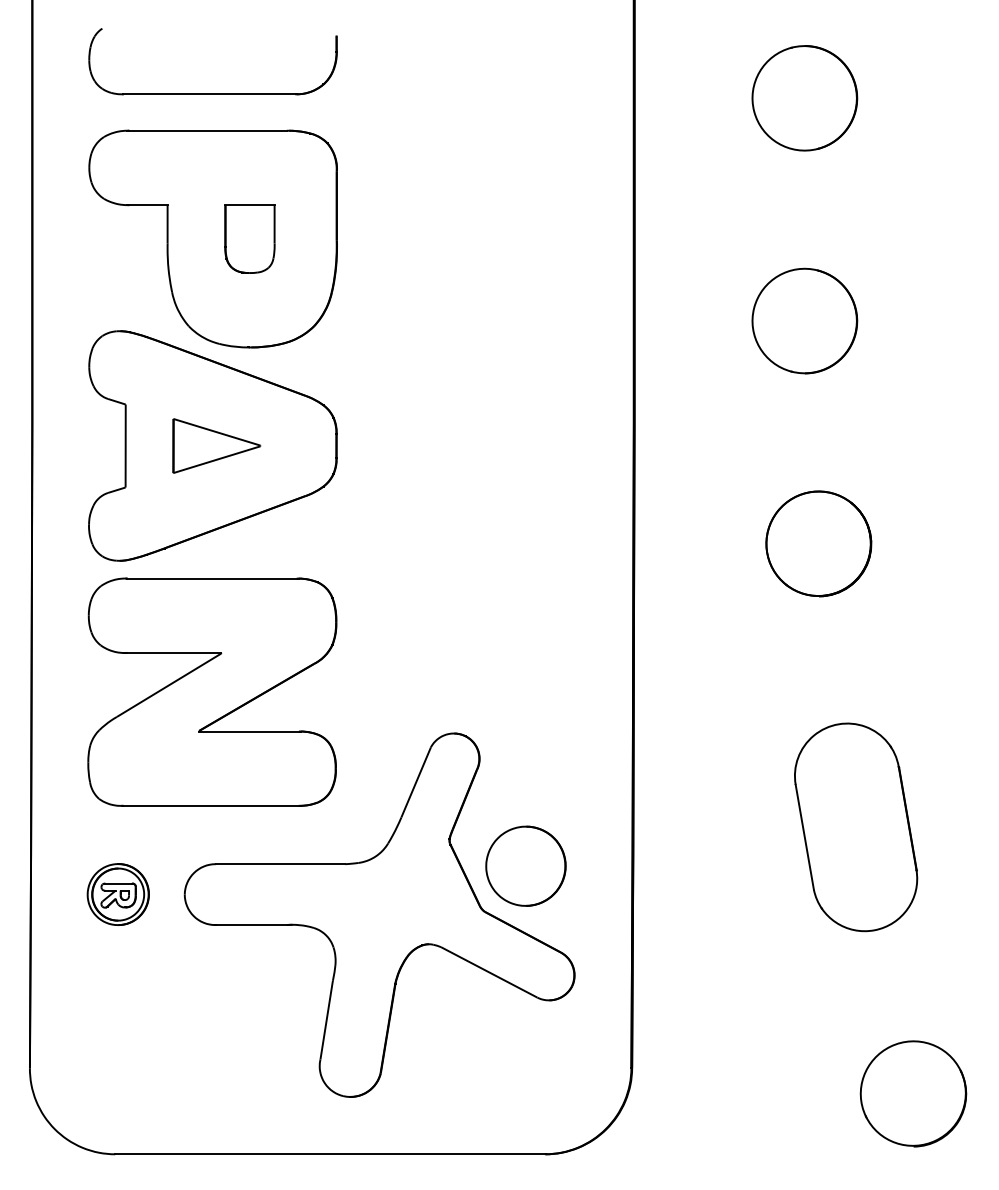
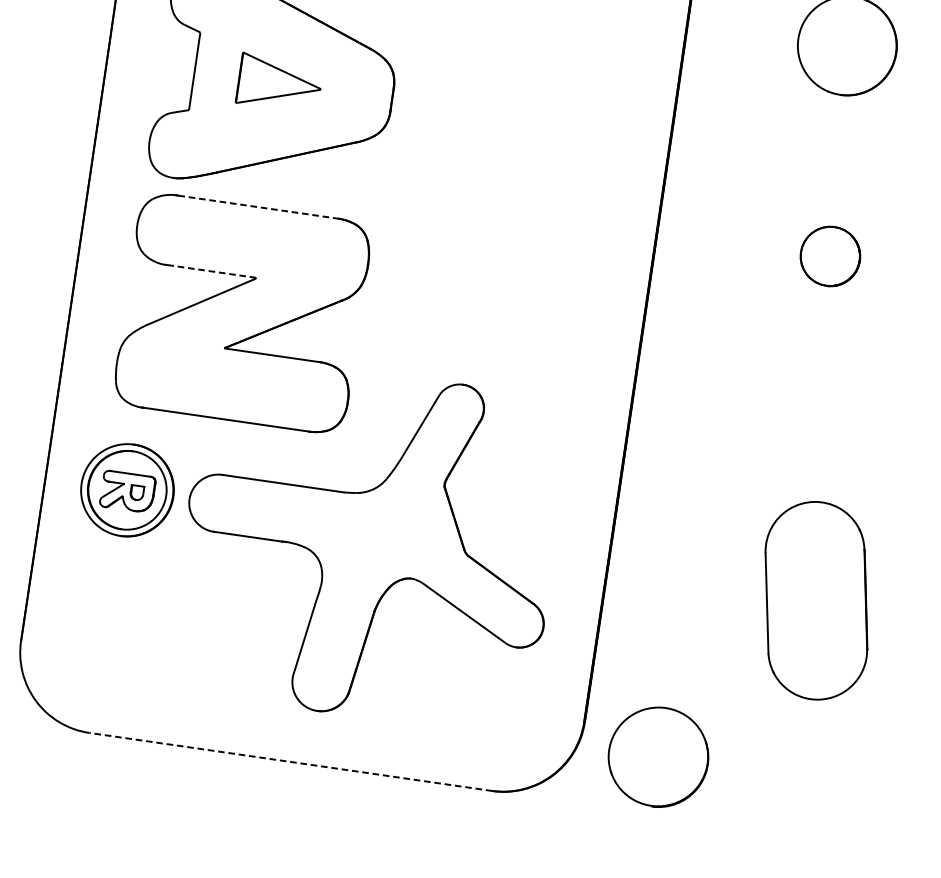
part: (818, 543) -> (830, 256), size x0.6
line: (212, 578) -> (258, 207), solid -> dashed
line: (173, 652) -> (211, 271), solid -> dashed
part: (856, 827) -> (816, 600), moved
part: (525, 865) -> (512, 517), removed
part: (117, 894) -> (126, 490), size x1.6
part: (913, 1093) -> (658, 756), moved
line: (330, 1154) -> (290, 762), solid -> dashed

